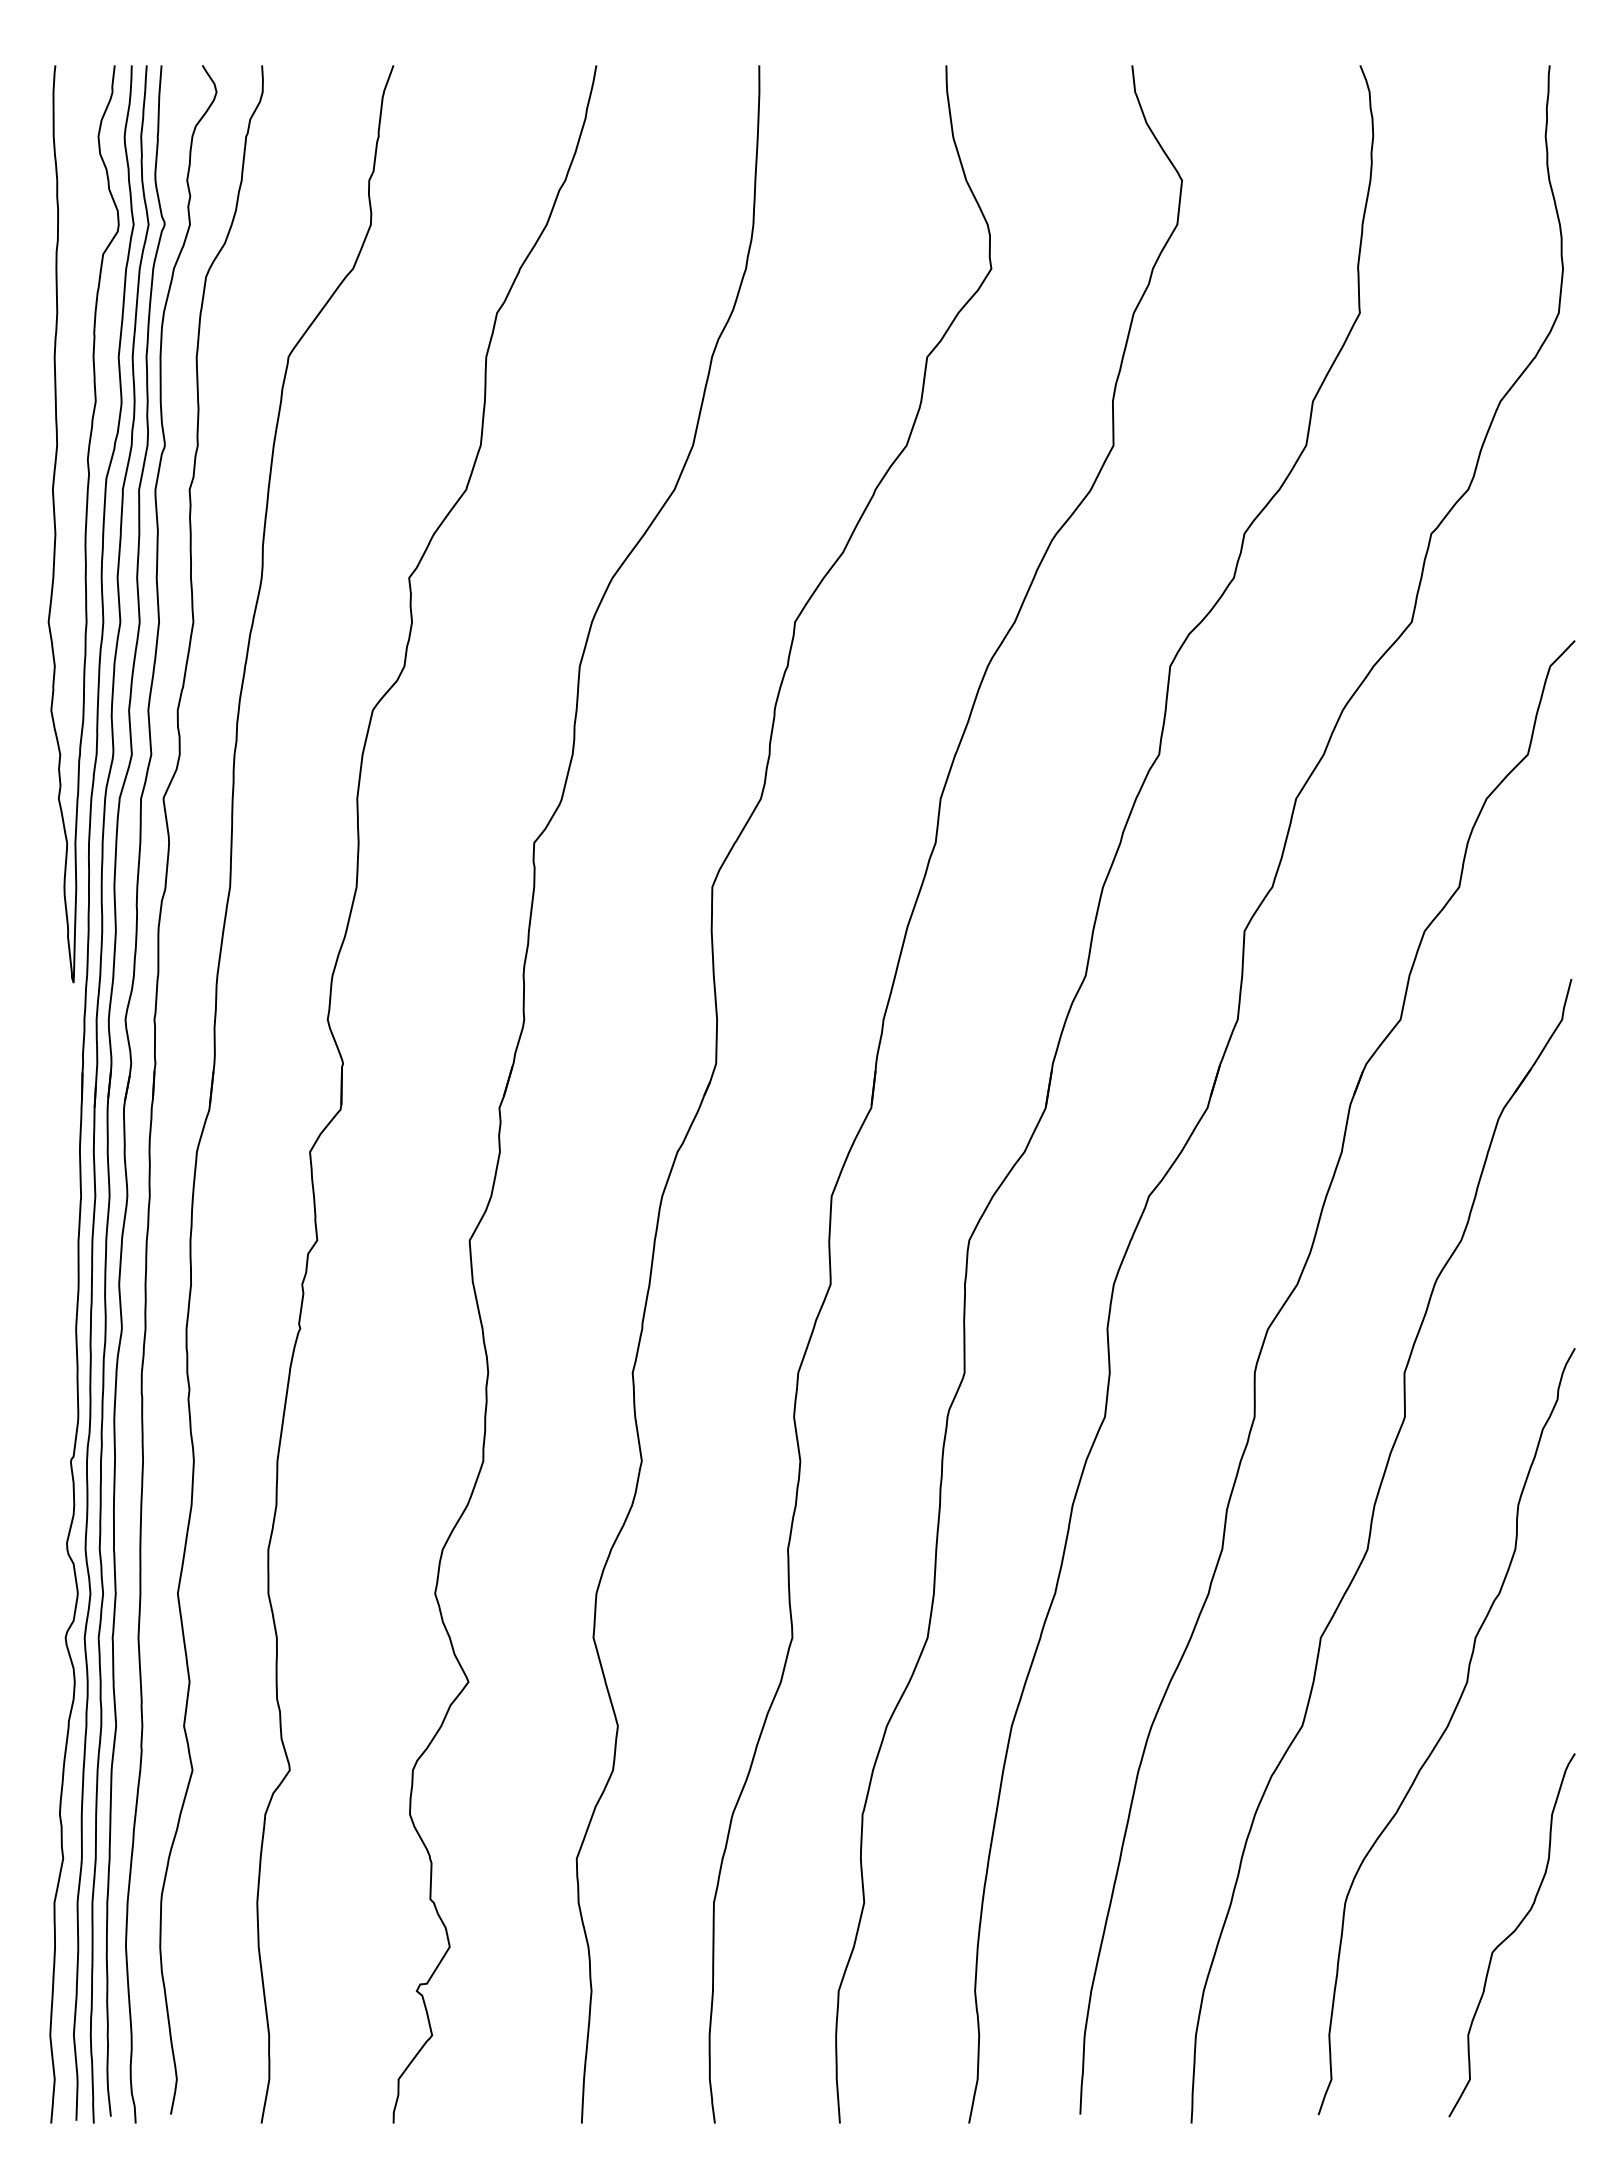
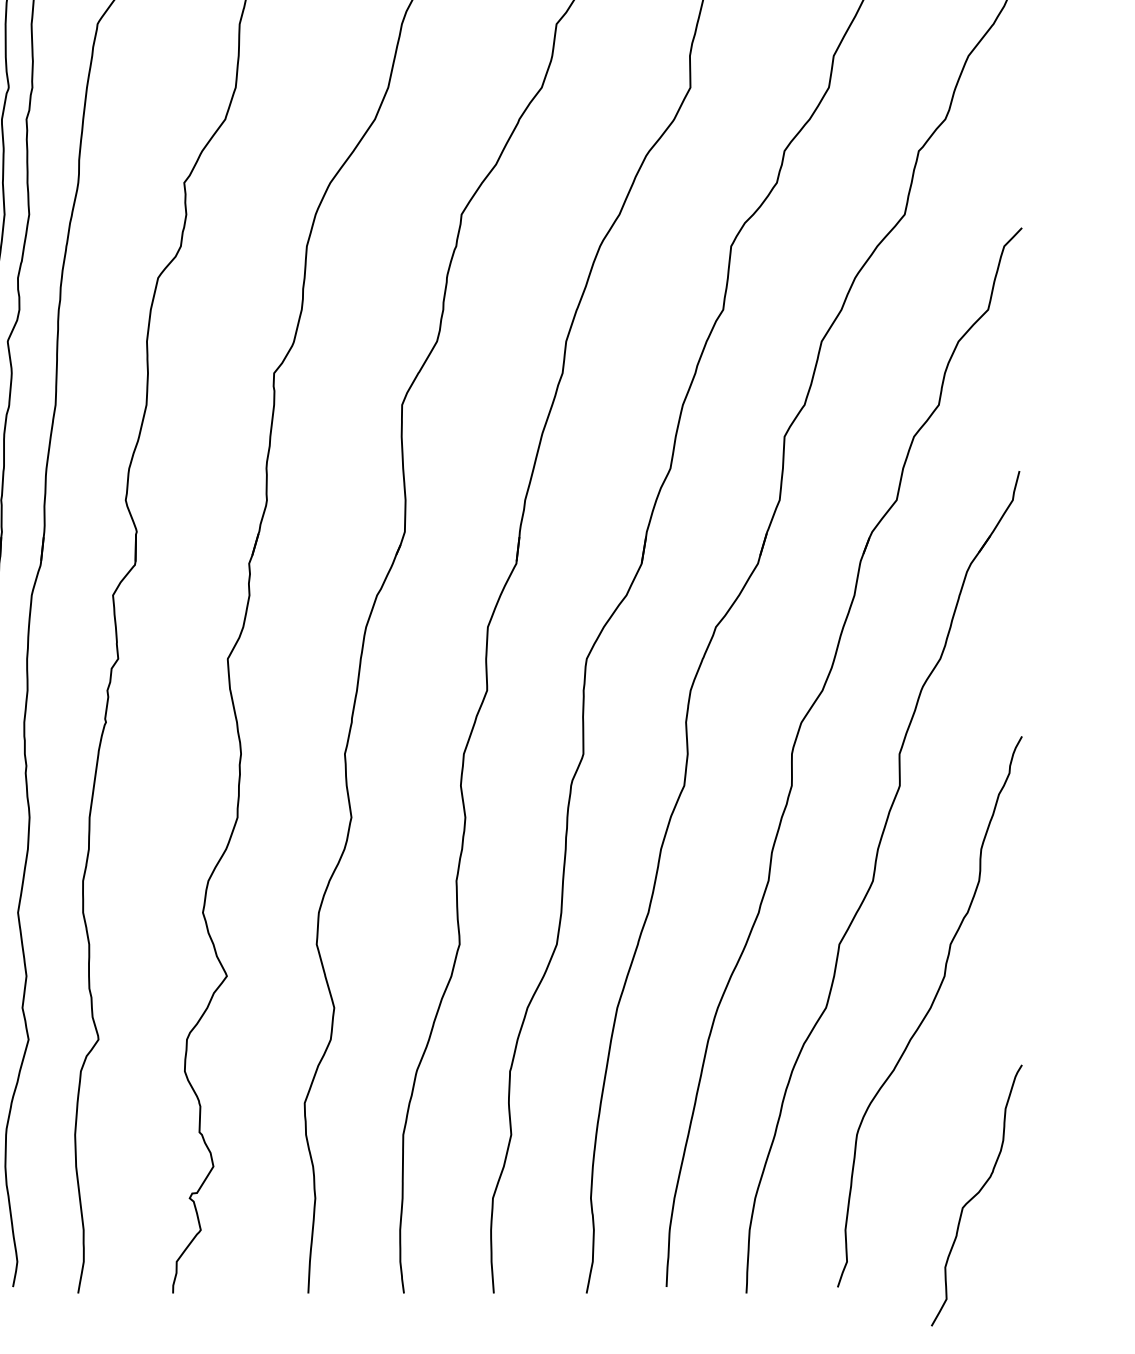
curve: (1511, 1935) -> (976, 1195), moved

